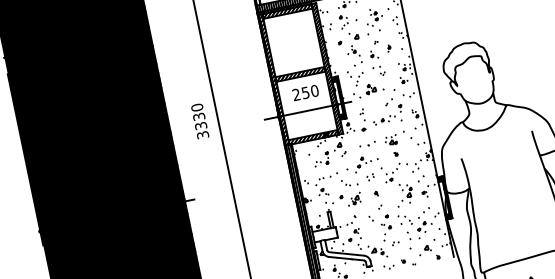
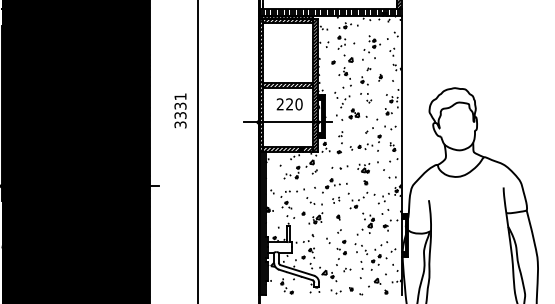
text: (305, 93) -> (289, 104), 250 -> 220
text: (197, 107) -> (180, 96), 3330 -> 3331

